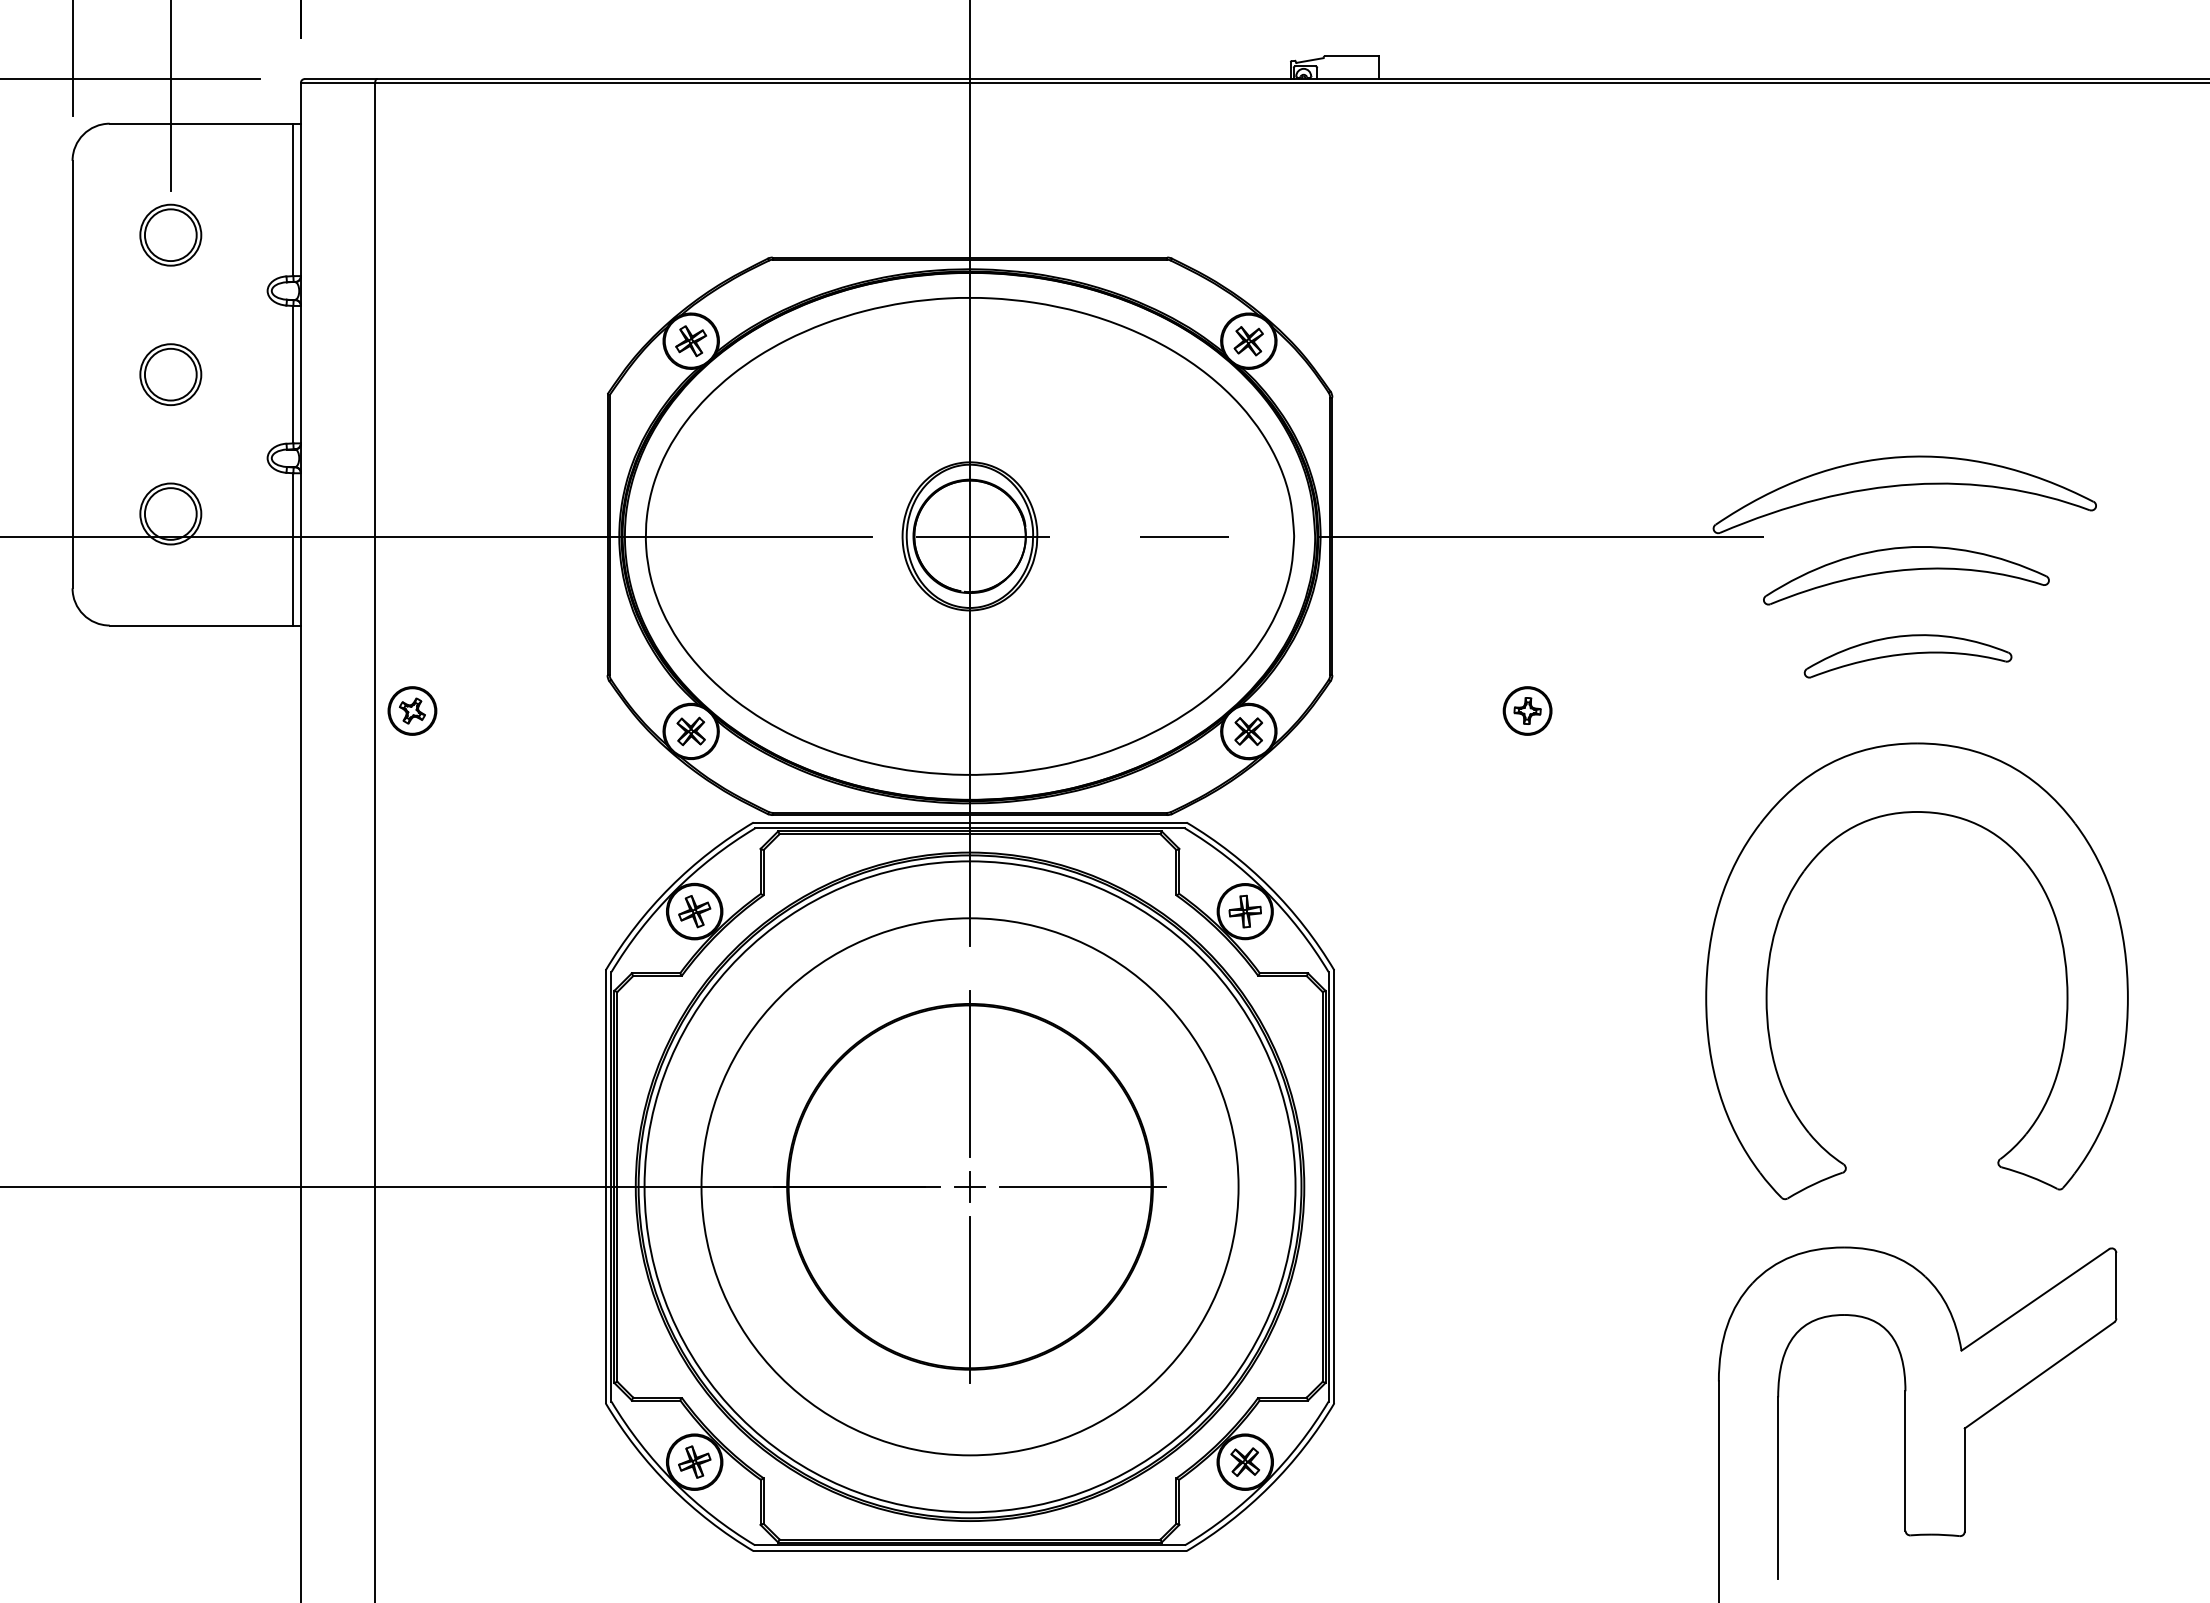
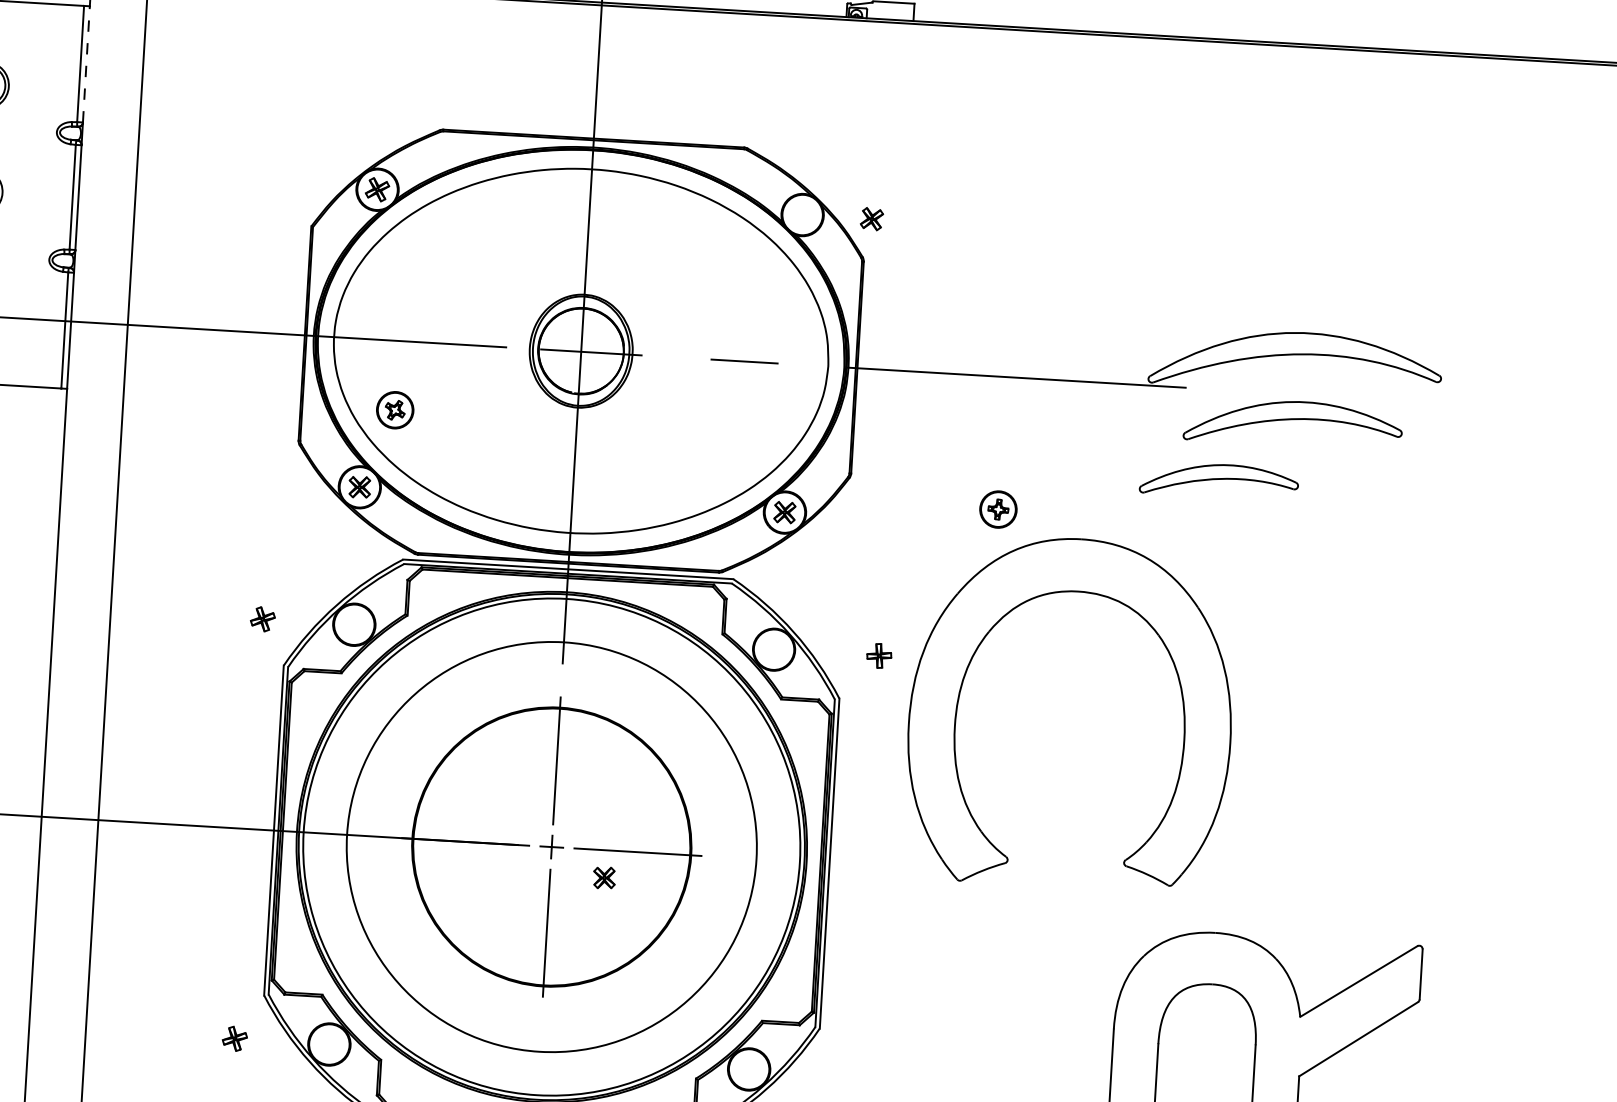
line: (300, 199) -> (86, 64), solid -> dashed
part: (1248, 341) -> (871, 219), moved
part: (1907, 656) -> (1218, 480), moved
part: (412, 710) -> (395, 409), moved
part: (694, 911) -> (262, 619), moved
part: (1244, 911) -> (878, 655), moved
part: (1776, 931) -> (965, 676), moved
part: (694, 1461) -> (234, 1038), moved
part: (1245, 1461) -> (604, 877), moved

